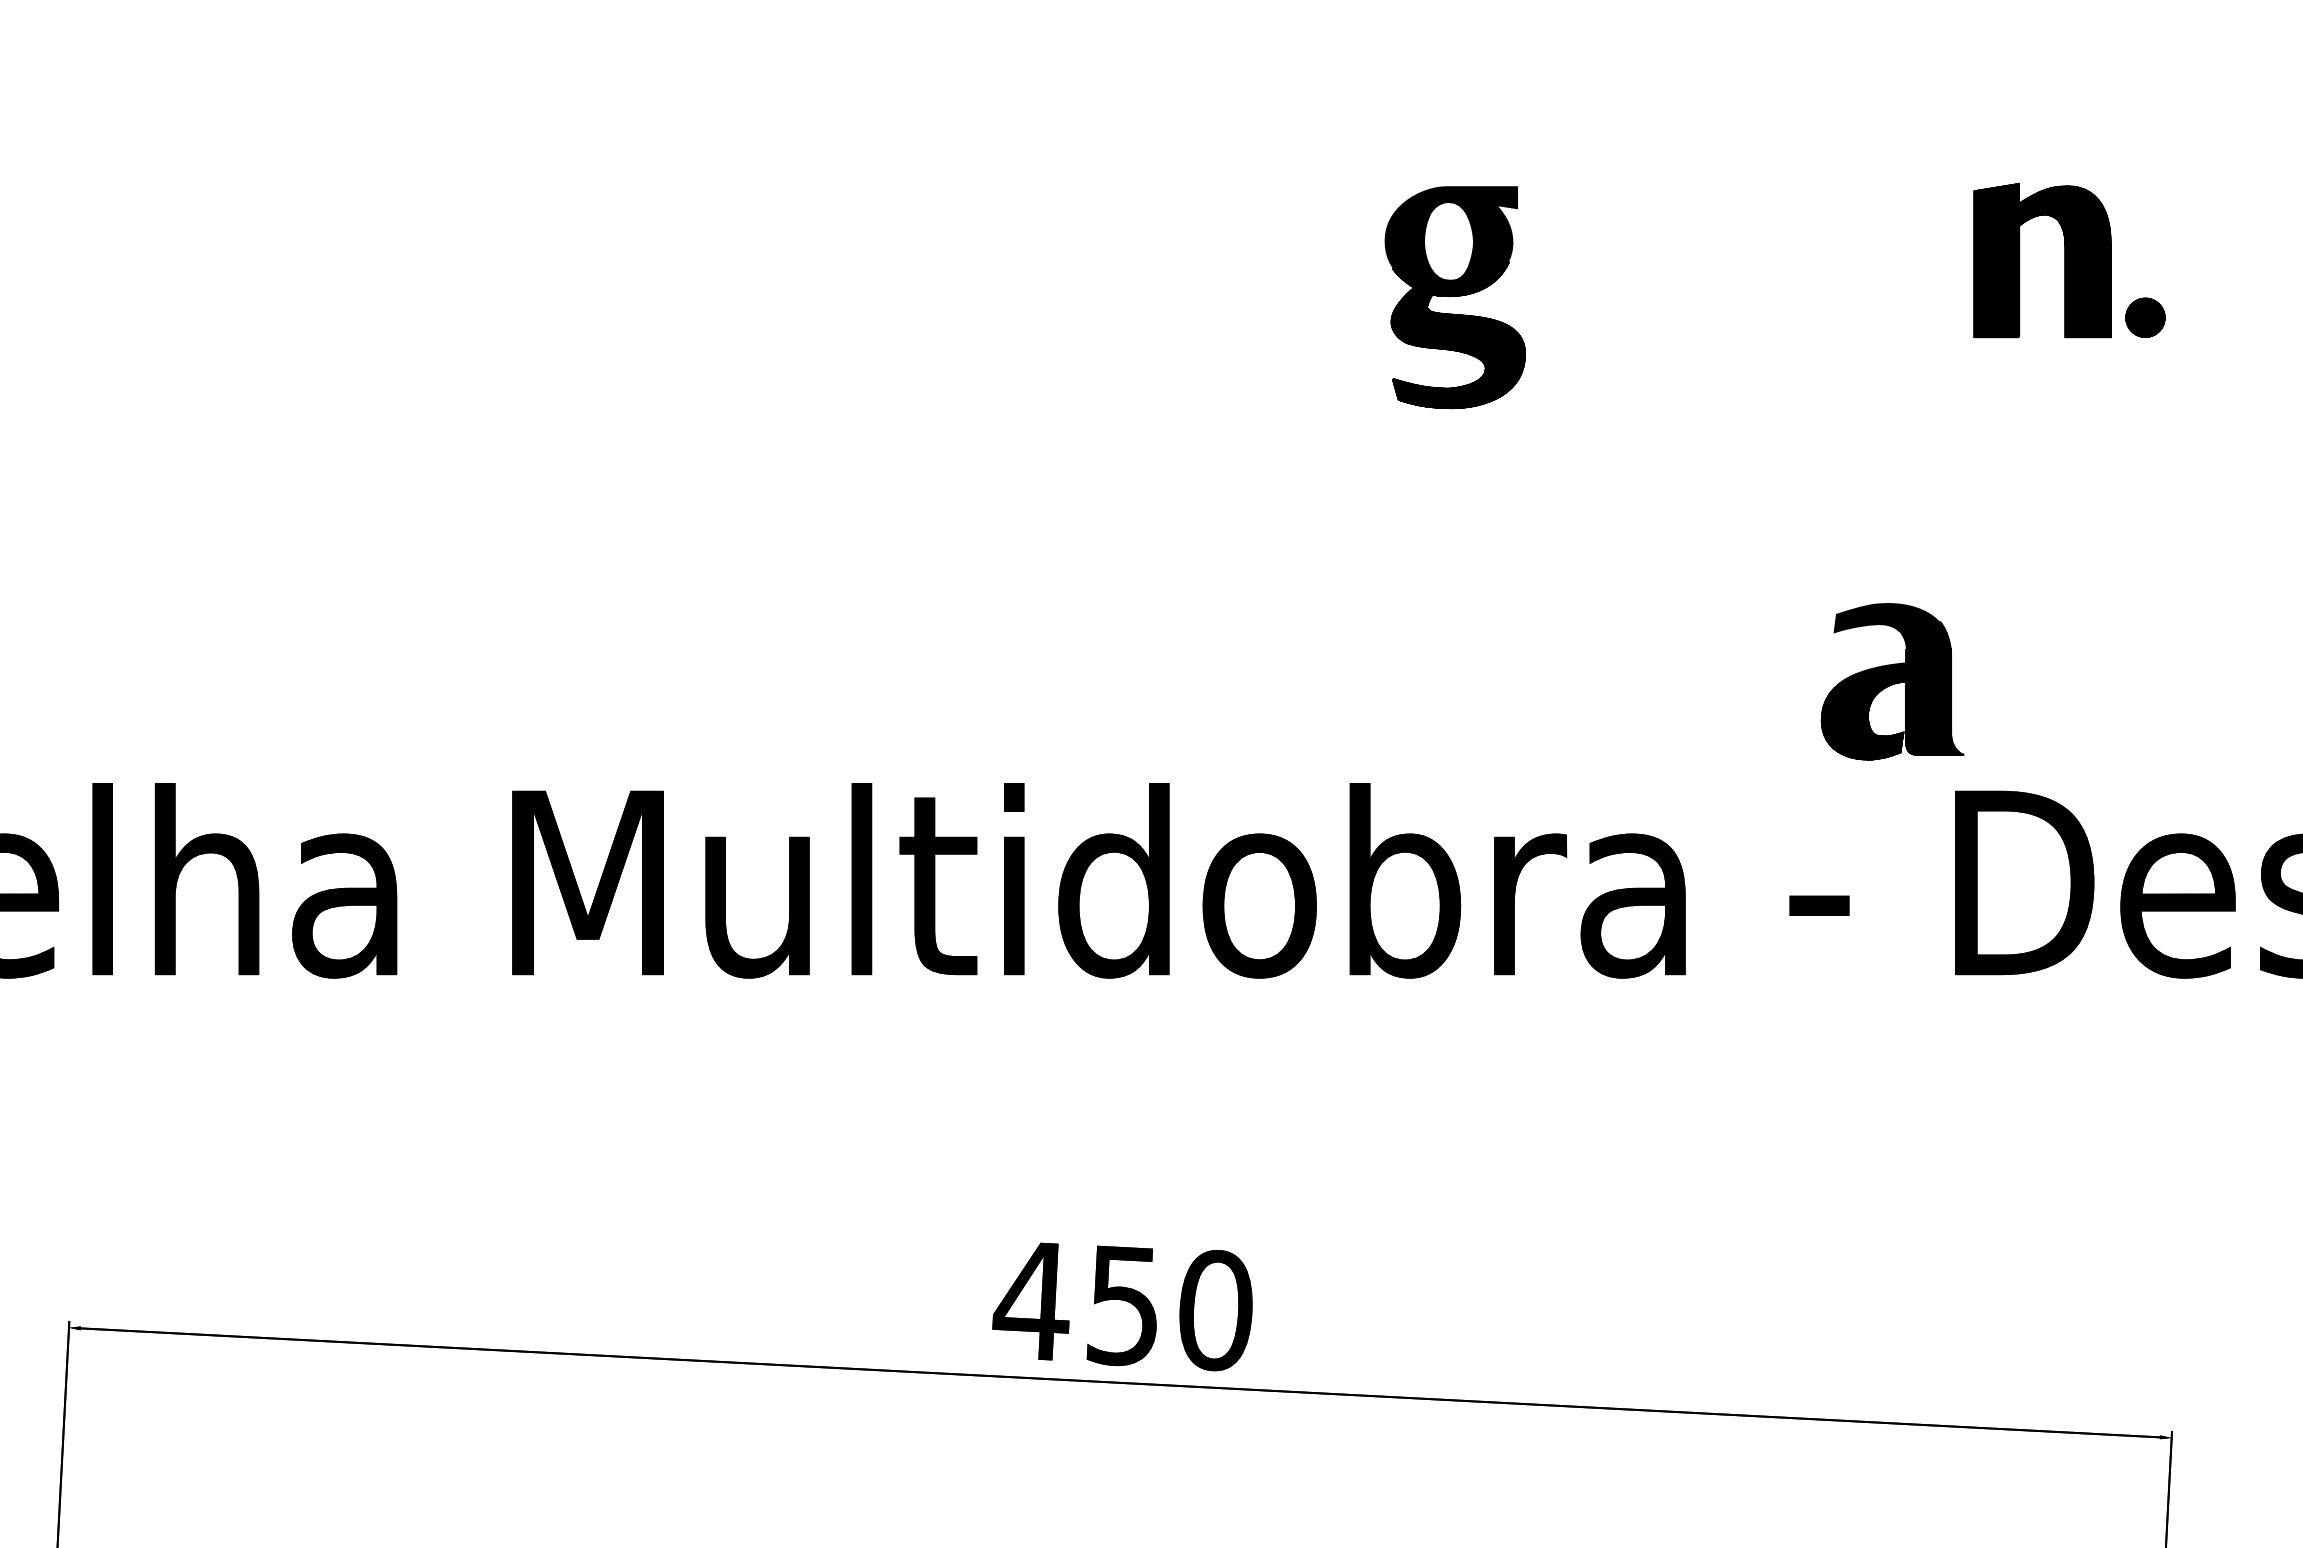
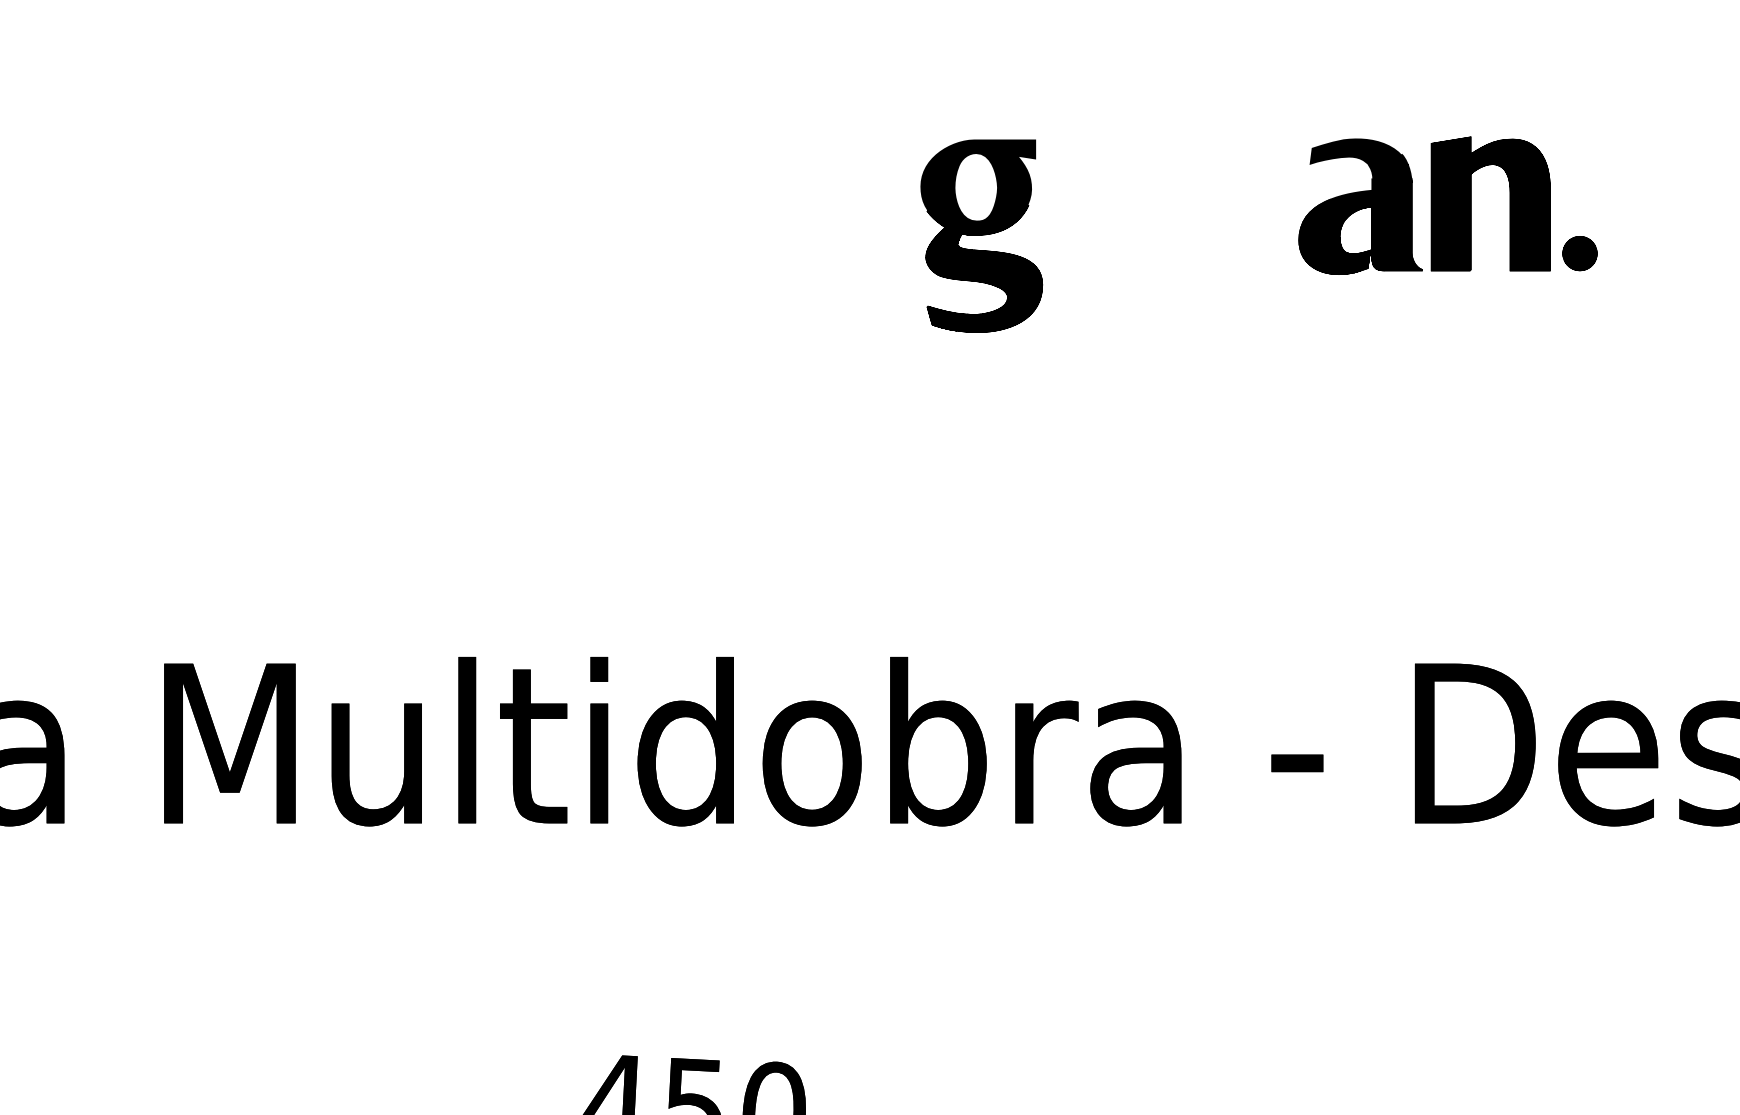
part: (1892, 681) -> (1360, 206), moved

